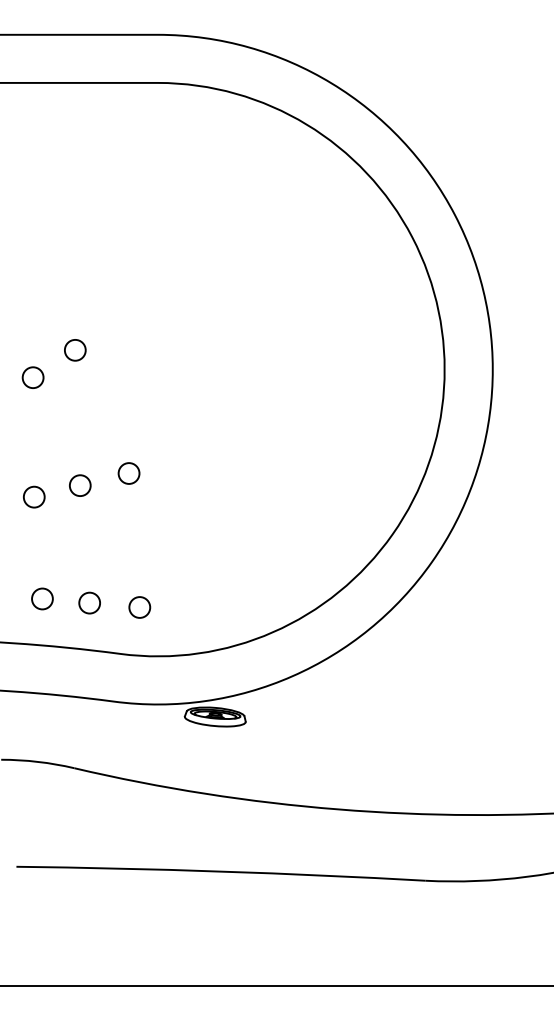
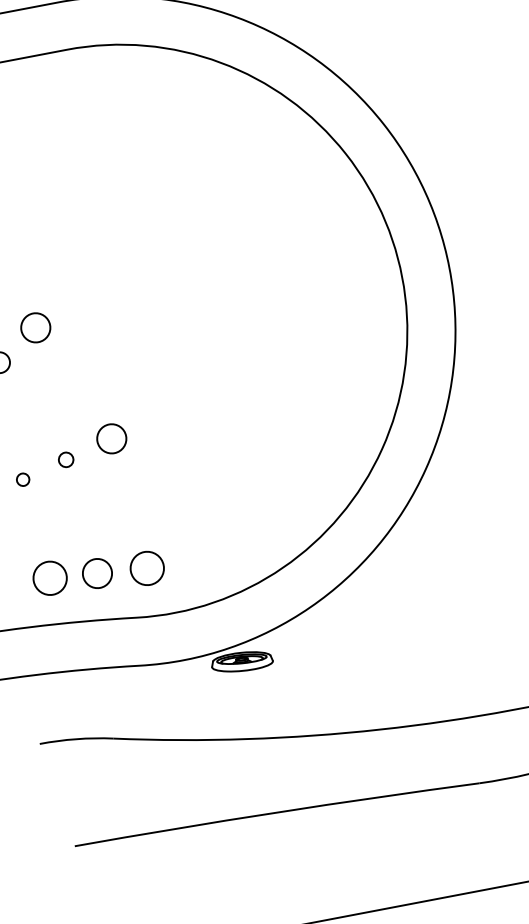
circle: (75, 350) -> (36, 328), size x1.4
circle: (128, 473) -> (111, 438), size x1.4
circle: (80, 485) -> (66, 459), size x0.7
circle: (34, 496) -> (23, 479), size x0.6
circle: (42, 598) -> (50, 577), size x1.6
circle: (89, 602) -> (97, 572), size x1.4
circle: (139, 607) -> (147, 568), size x1.6

